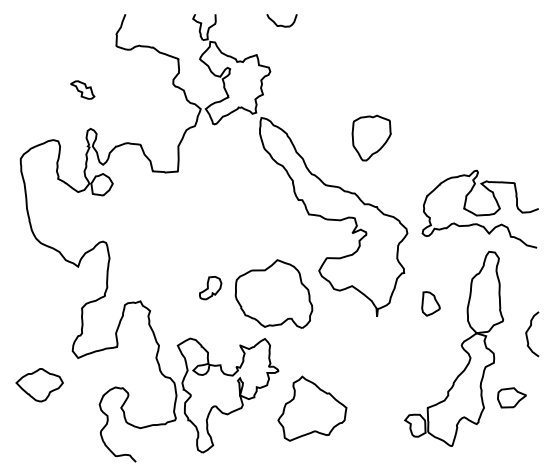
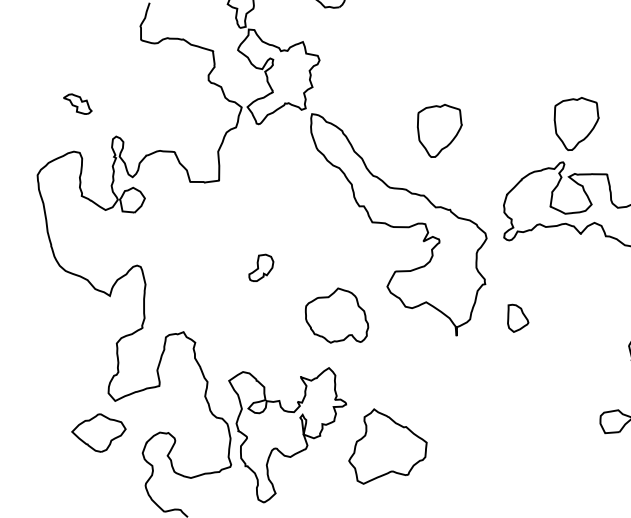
part: (82, 89) -> (77, 103), moved
part: (490, 137) -> (576, 123), added
part: (210, 288) -> (261, 268), moved
part: (273, 293) -> (336, 315), size x0.7
part: (460, 345) -> (554, 364), removed
part: (39, 385) -> (98, 433), moved

